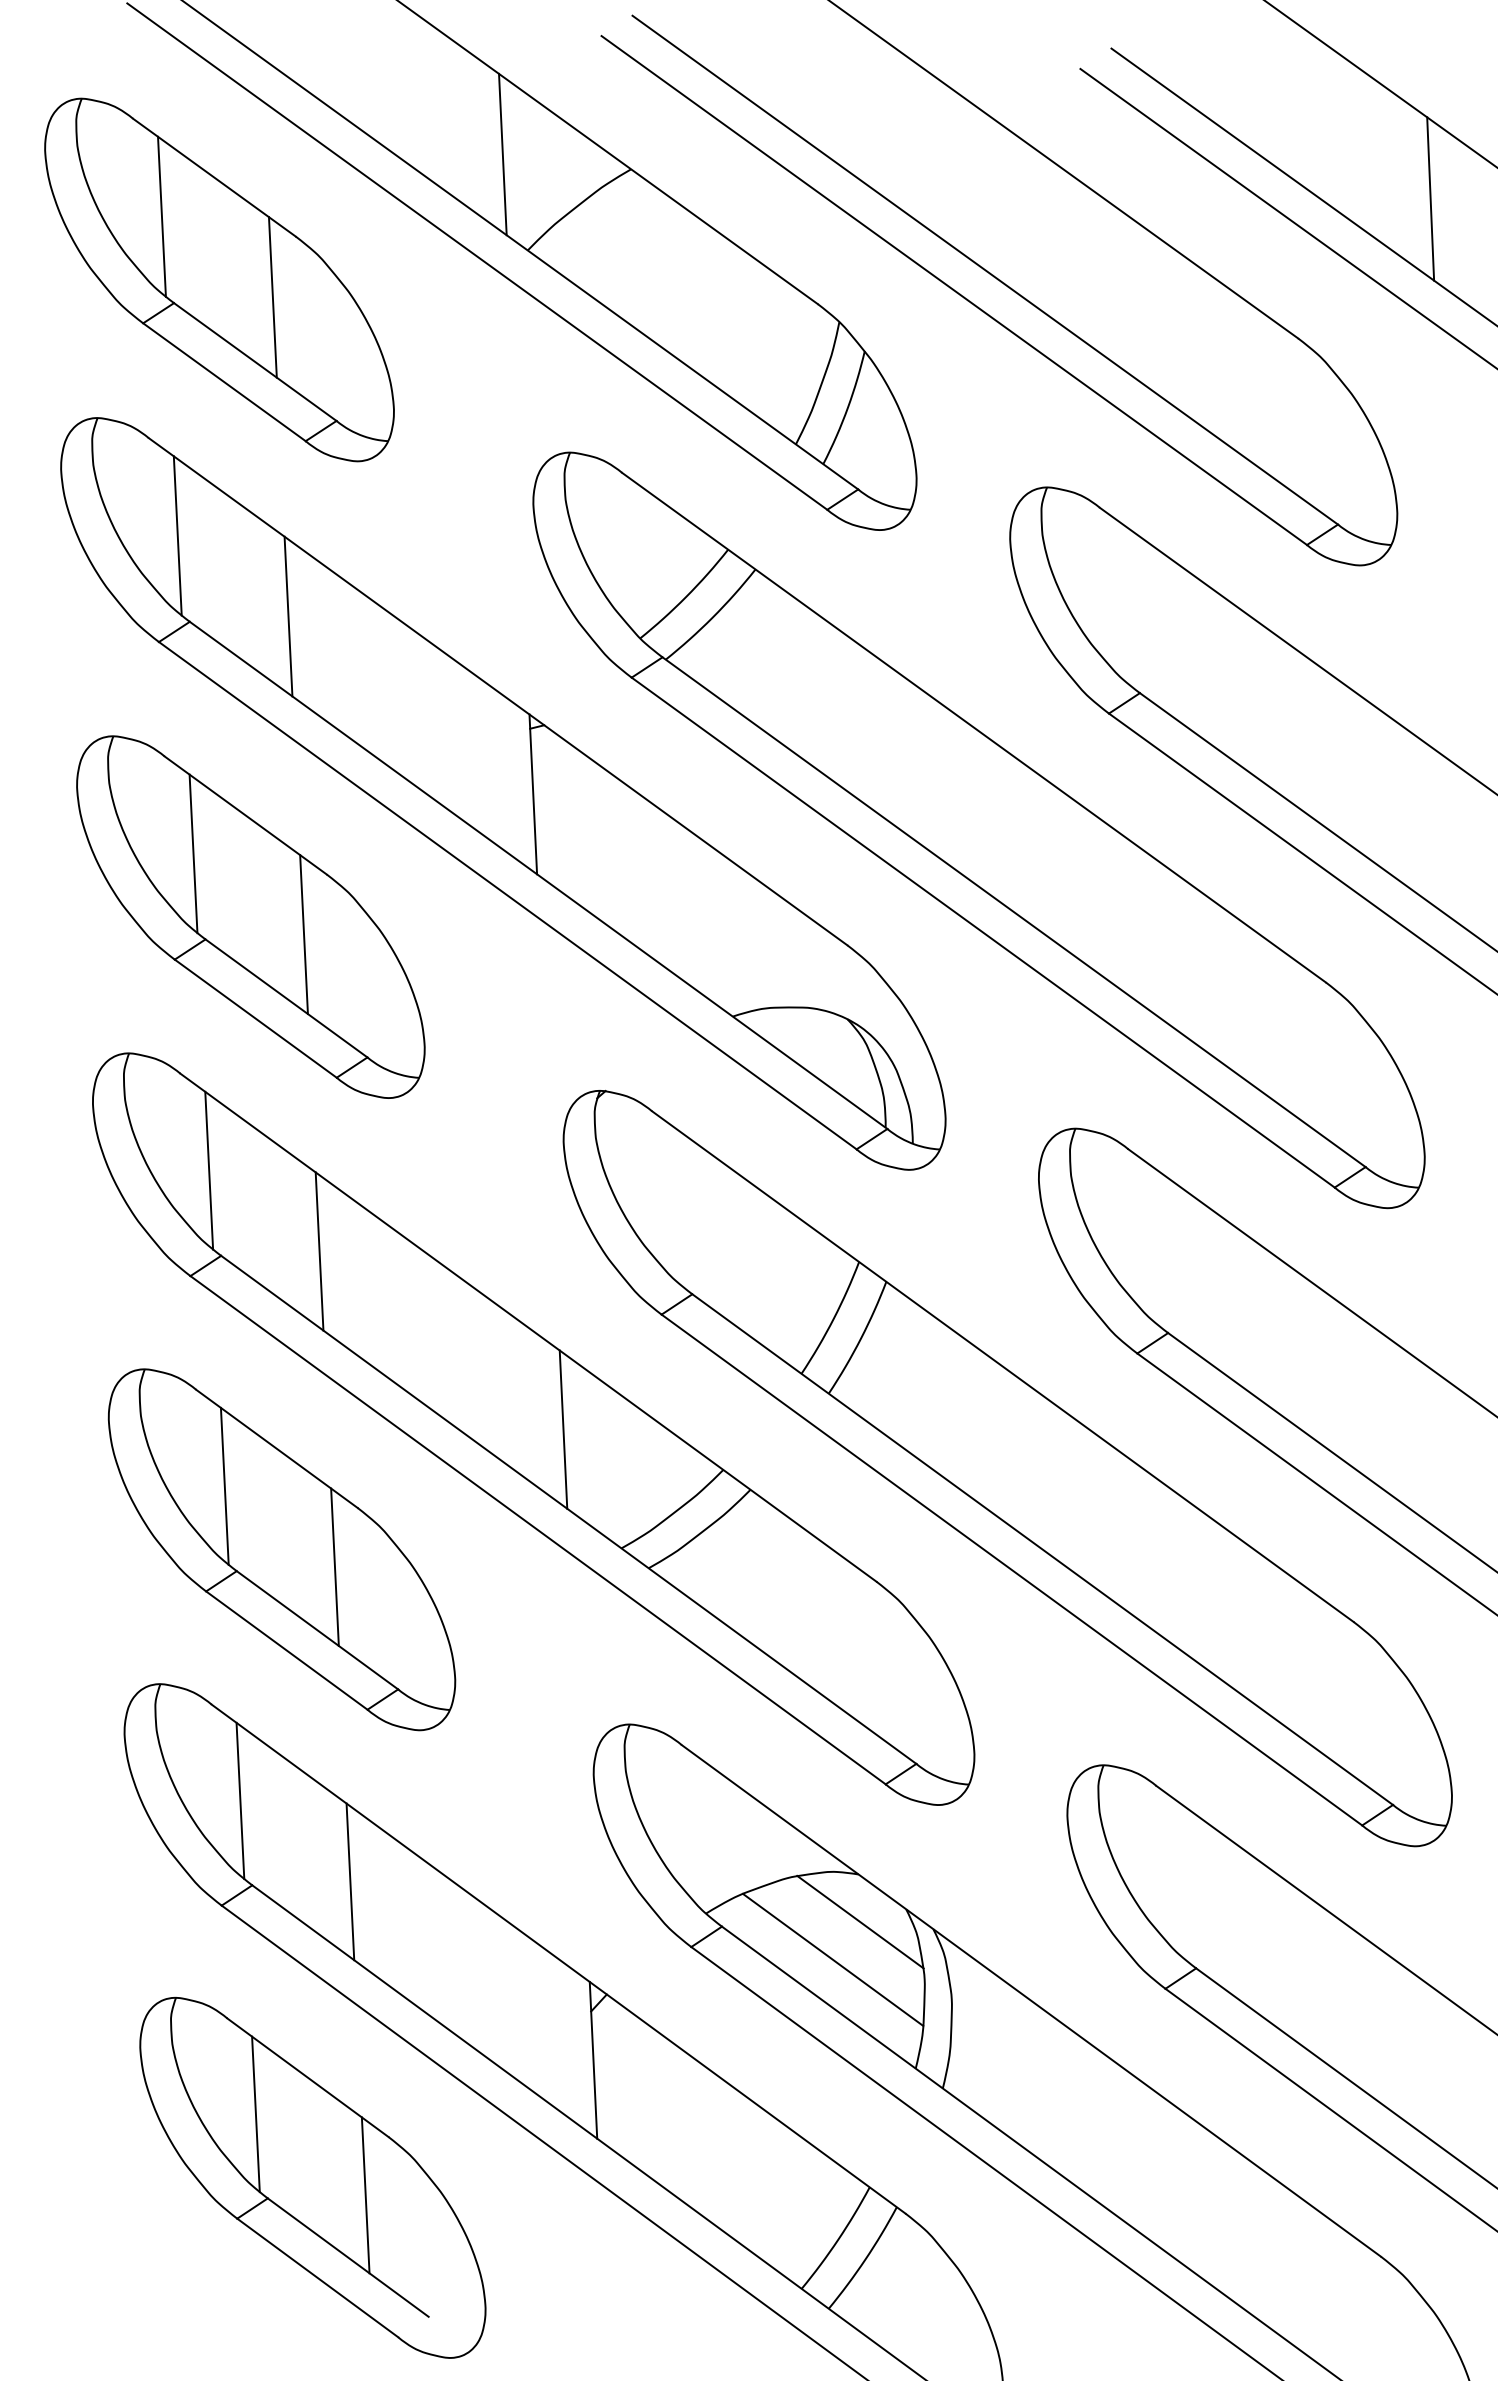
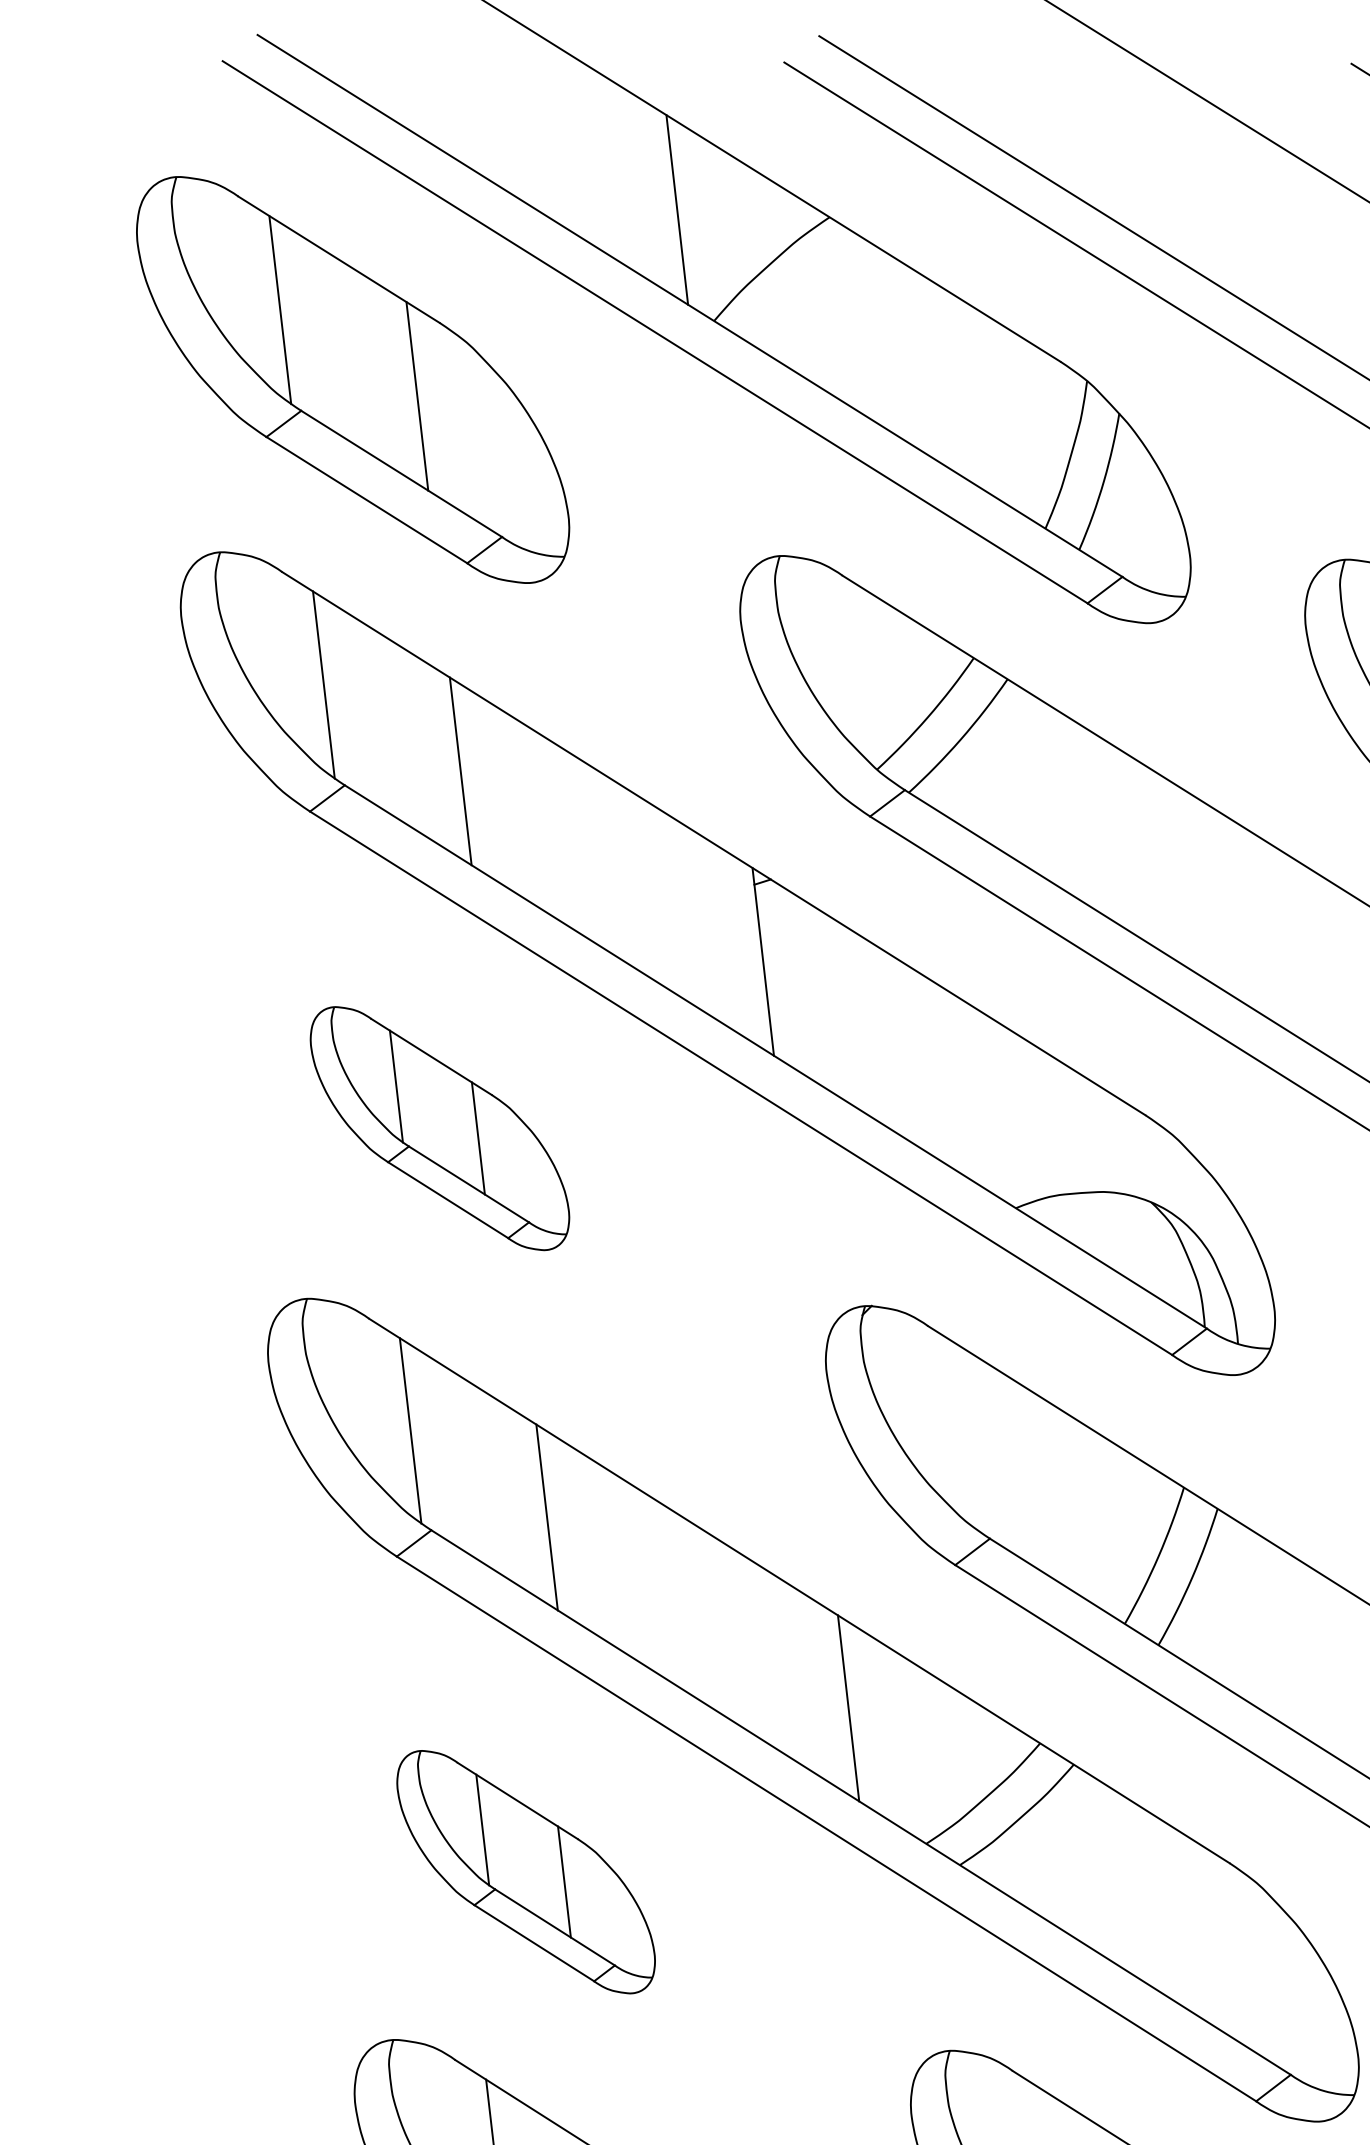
part: (250, 916) -> (439, 1127), size x0.6
part: (281, 1549) -> (525, 1871), size x0.6

